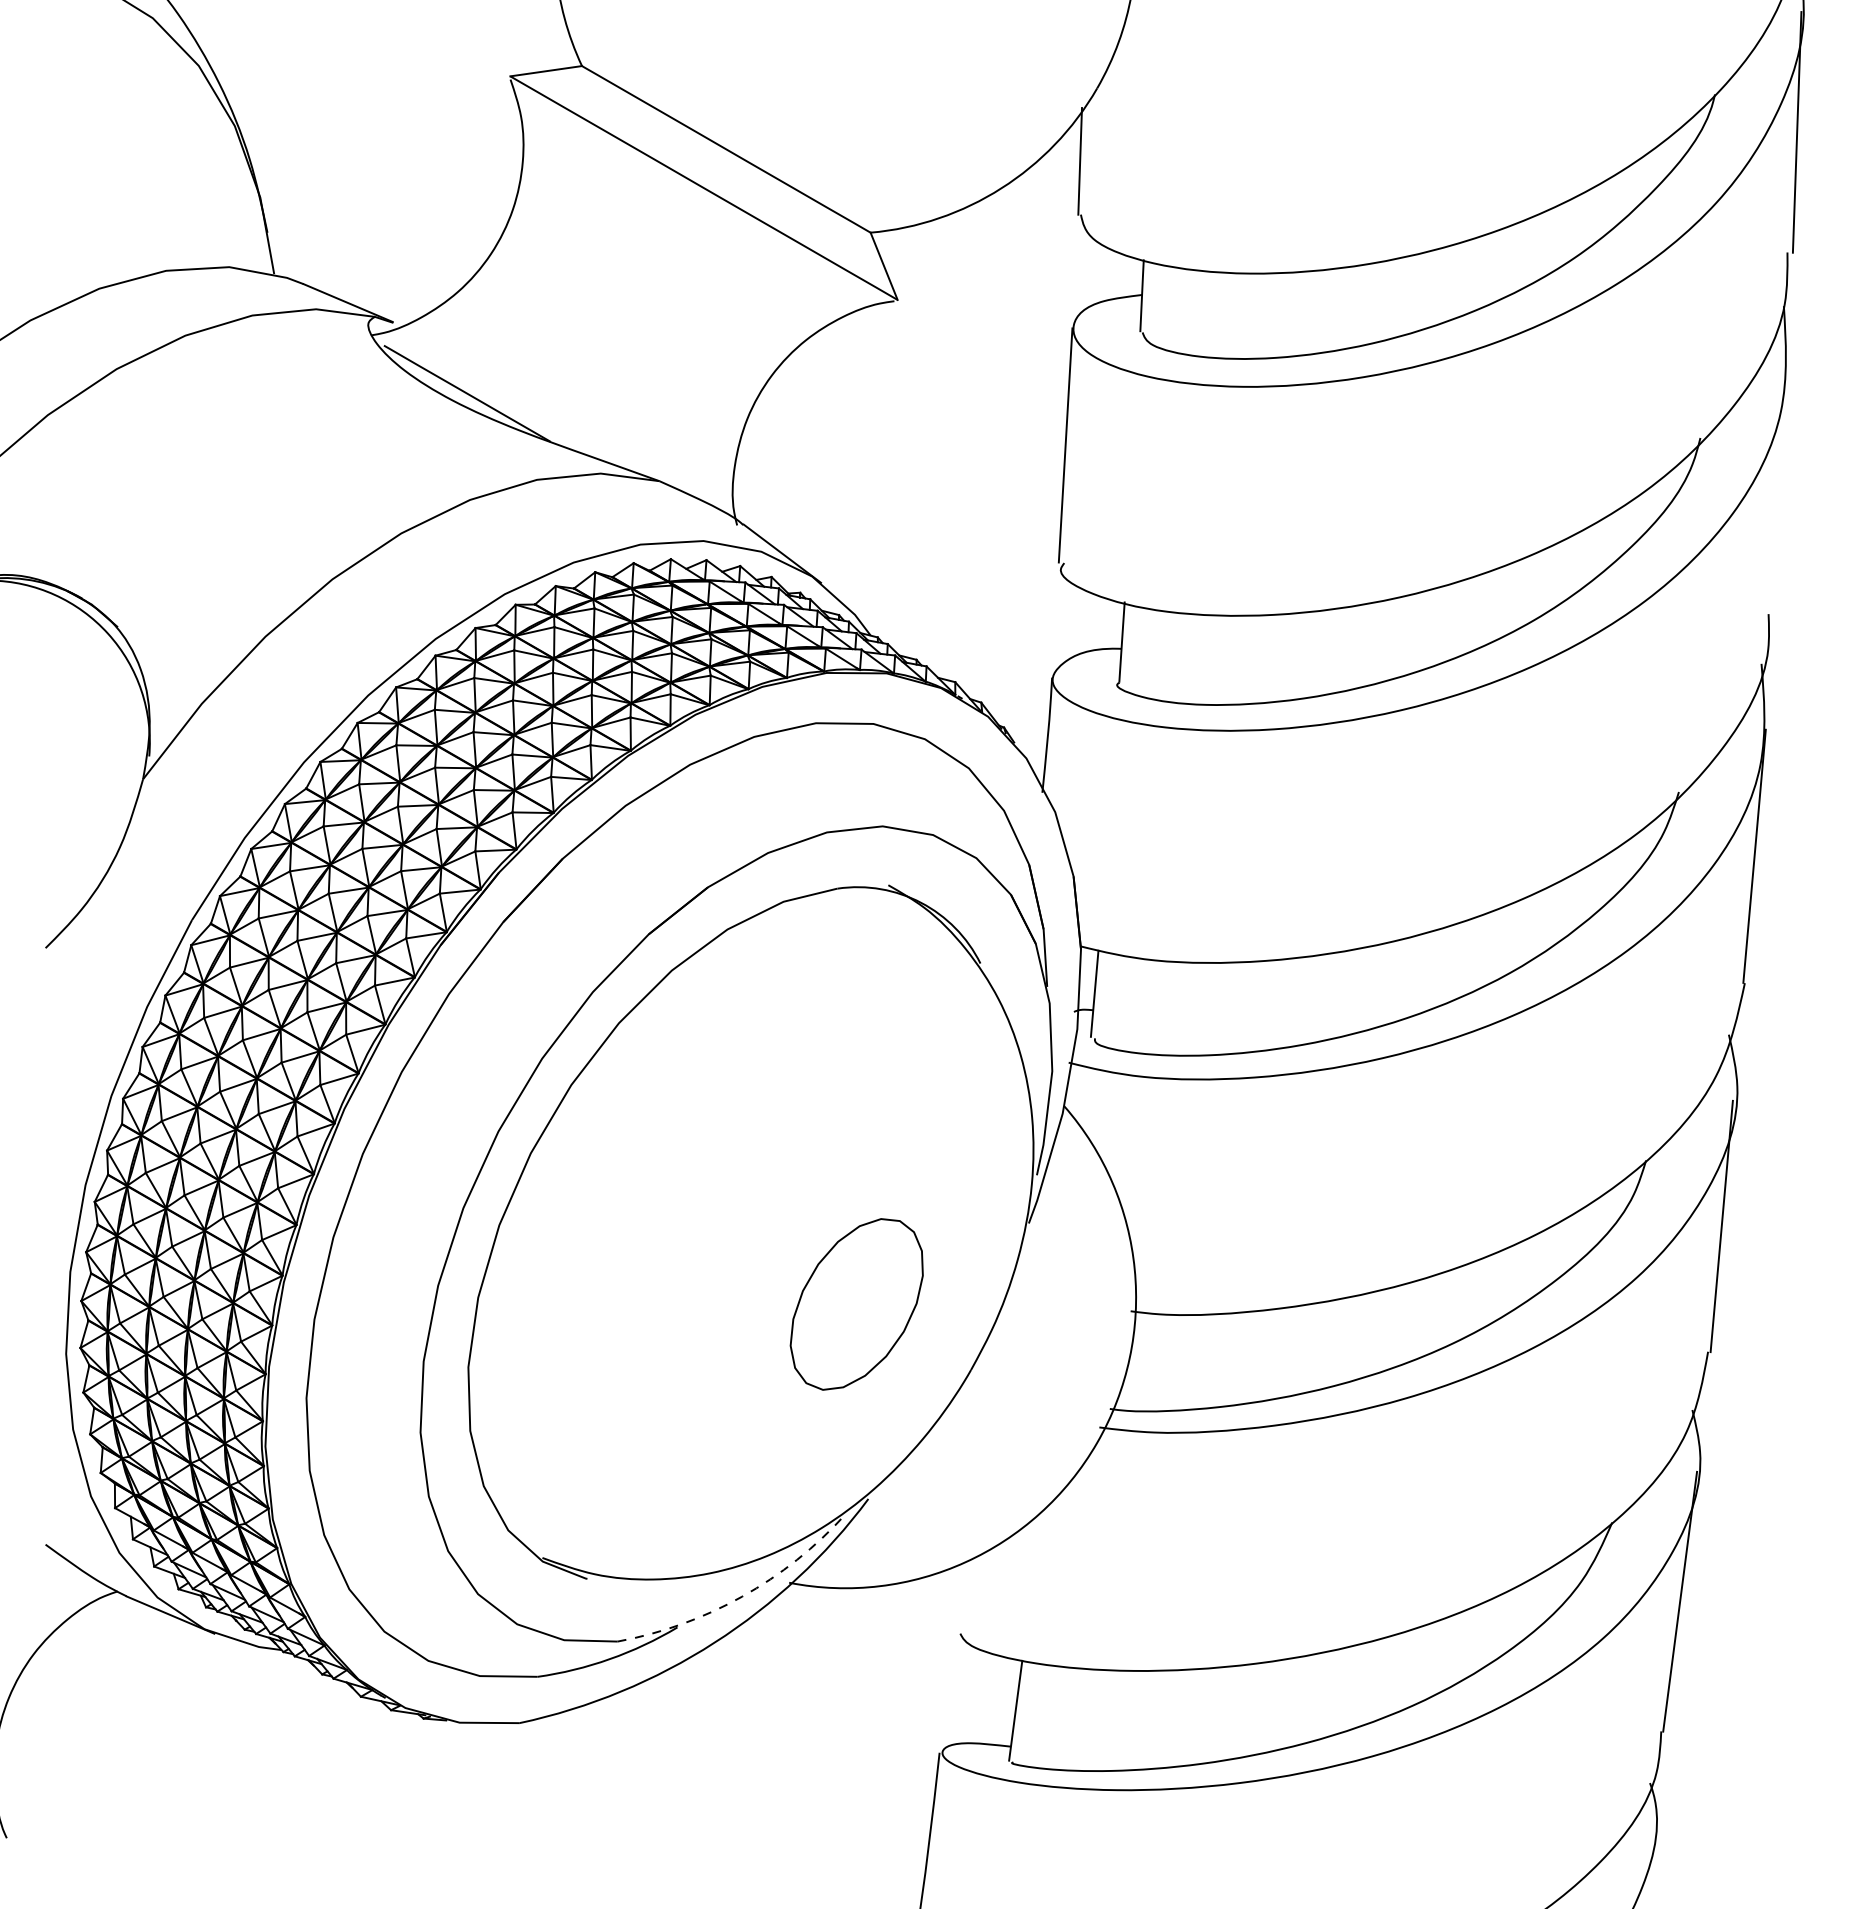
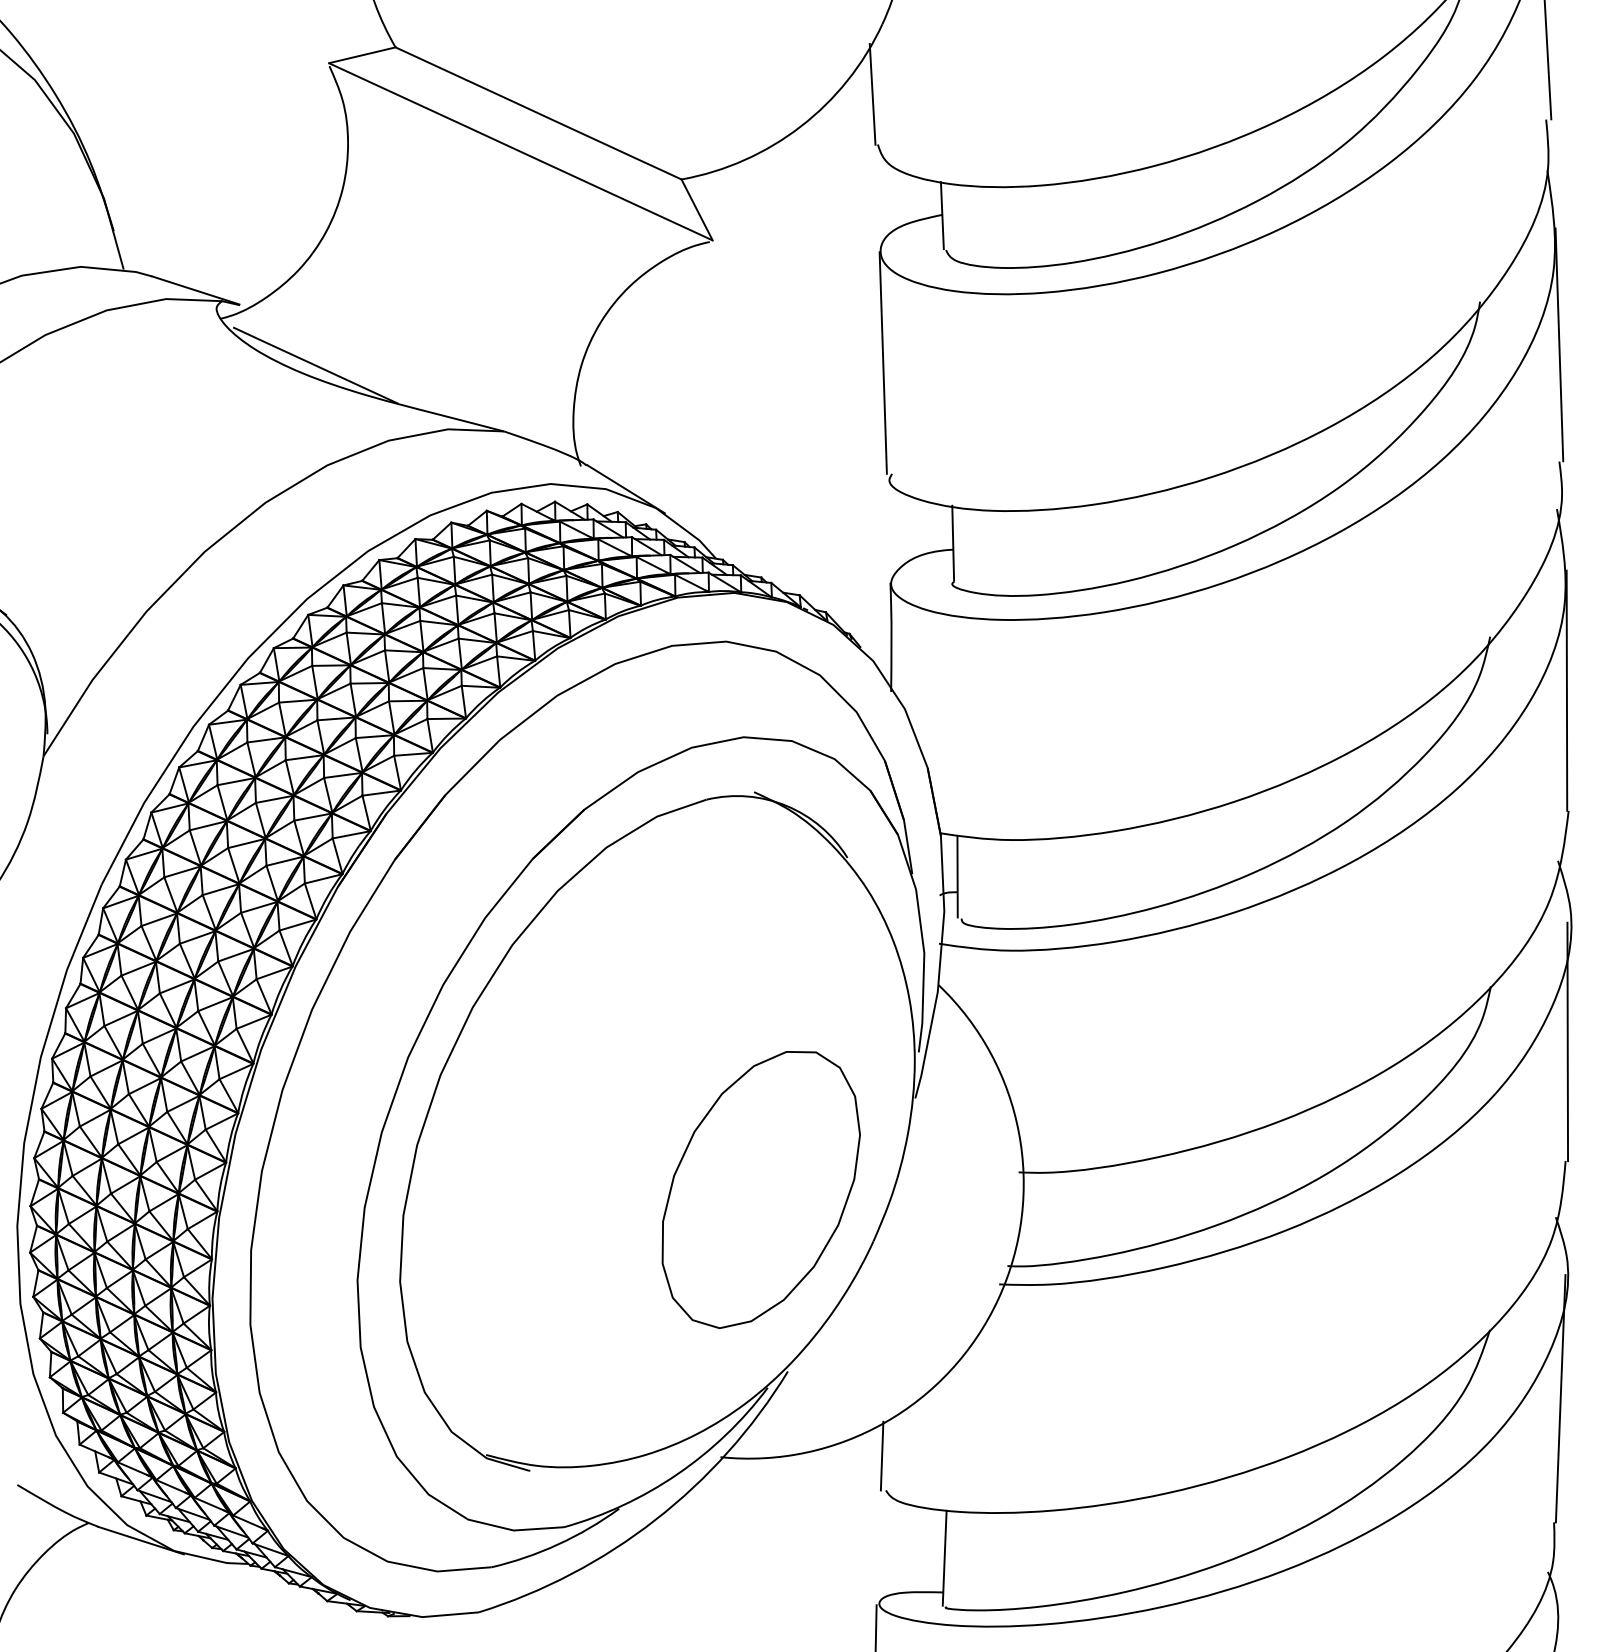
line: (1779, 491) -> (1559, 345), added
part: (856, 1304) -> (760, 1189), size x1.67
arc: (742, 1596) -> (677, 1474), dashed -> solid
line: (959, 1597) -> (882, 1456), added

